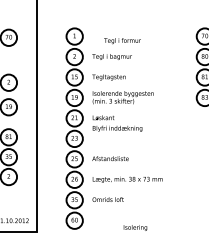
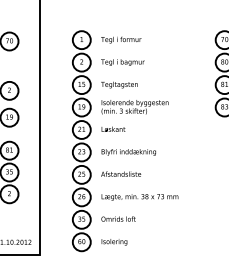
text: (122, 40) -> (121, 39), moved
text: (117, 128) -> (128, 152), moved
text: (135, 228) -> (114, 242), moved

